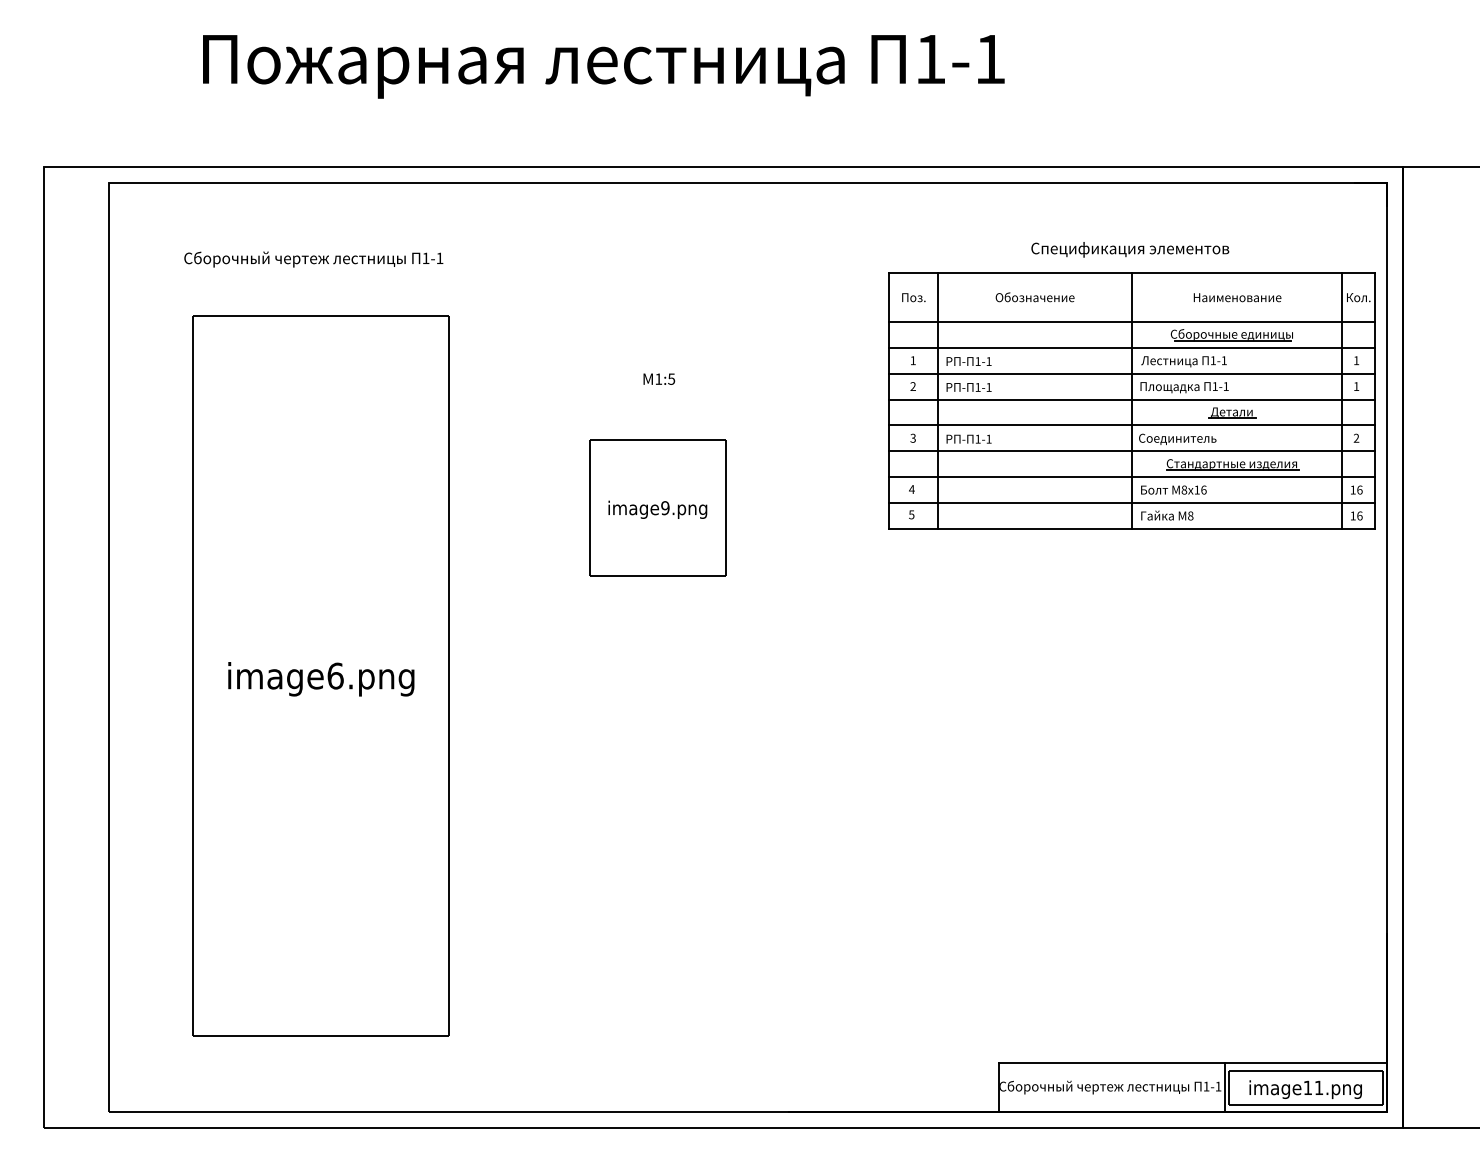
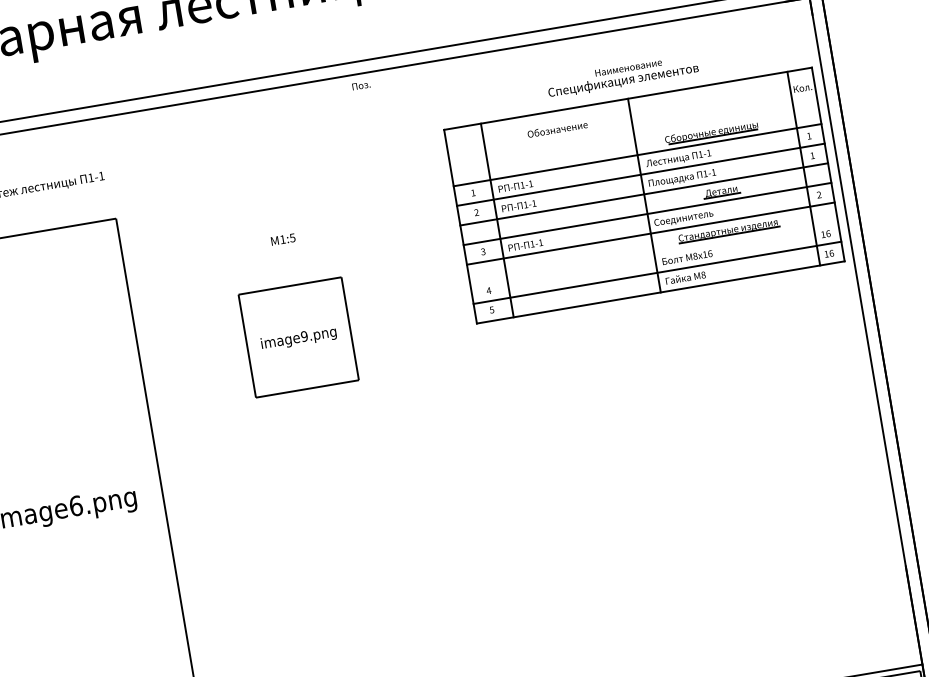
text: (913, 297) -> (361, 85), moved
text: (1237, 297) -> (628, 67), moved
line: (1131, 321) -> (633, 135), removed
line: (1131, 477) -> (653, 253), removed

